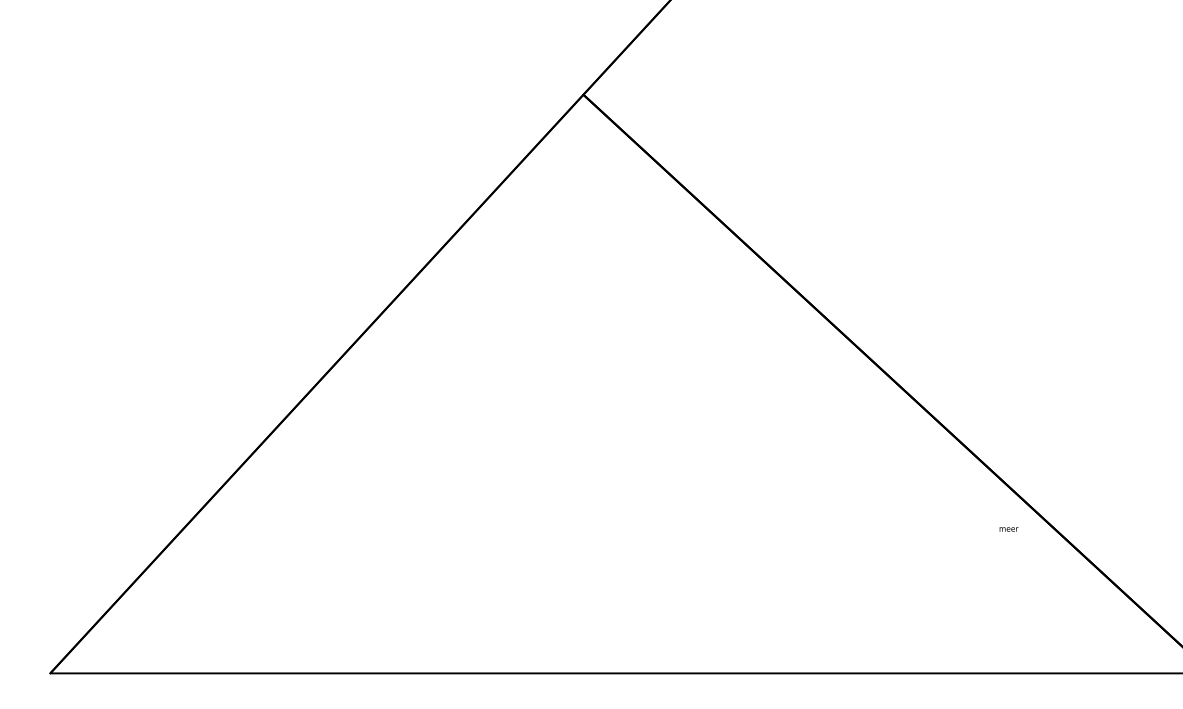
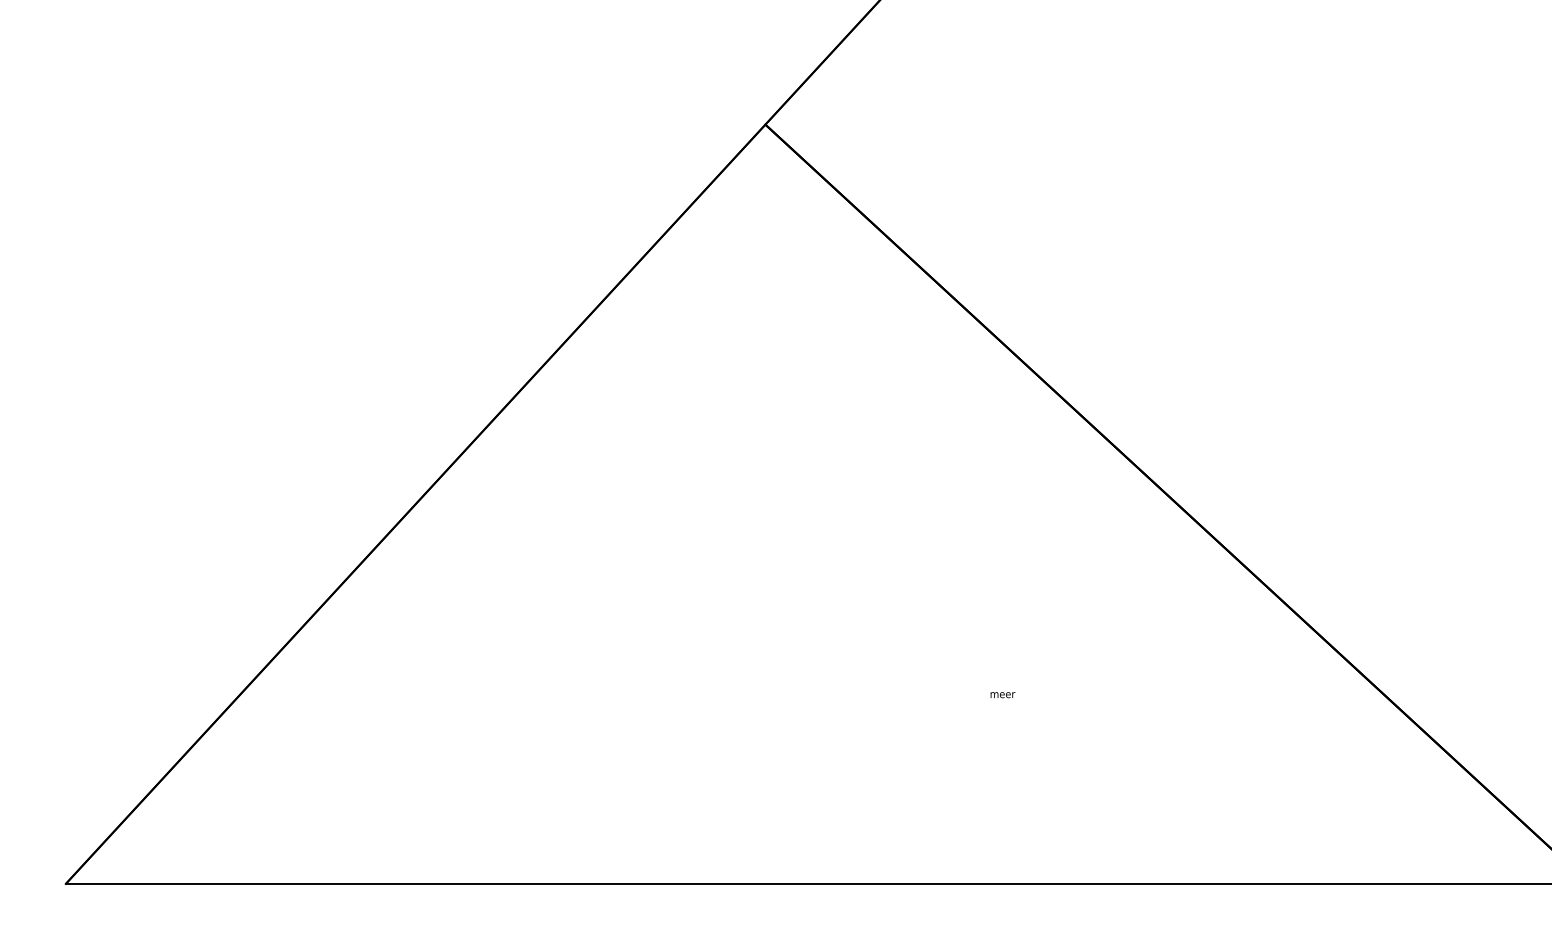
text: (1008, 529) -> (1002, 695), moved

